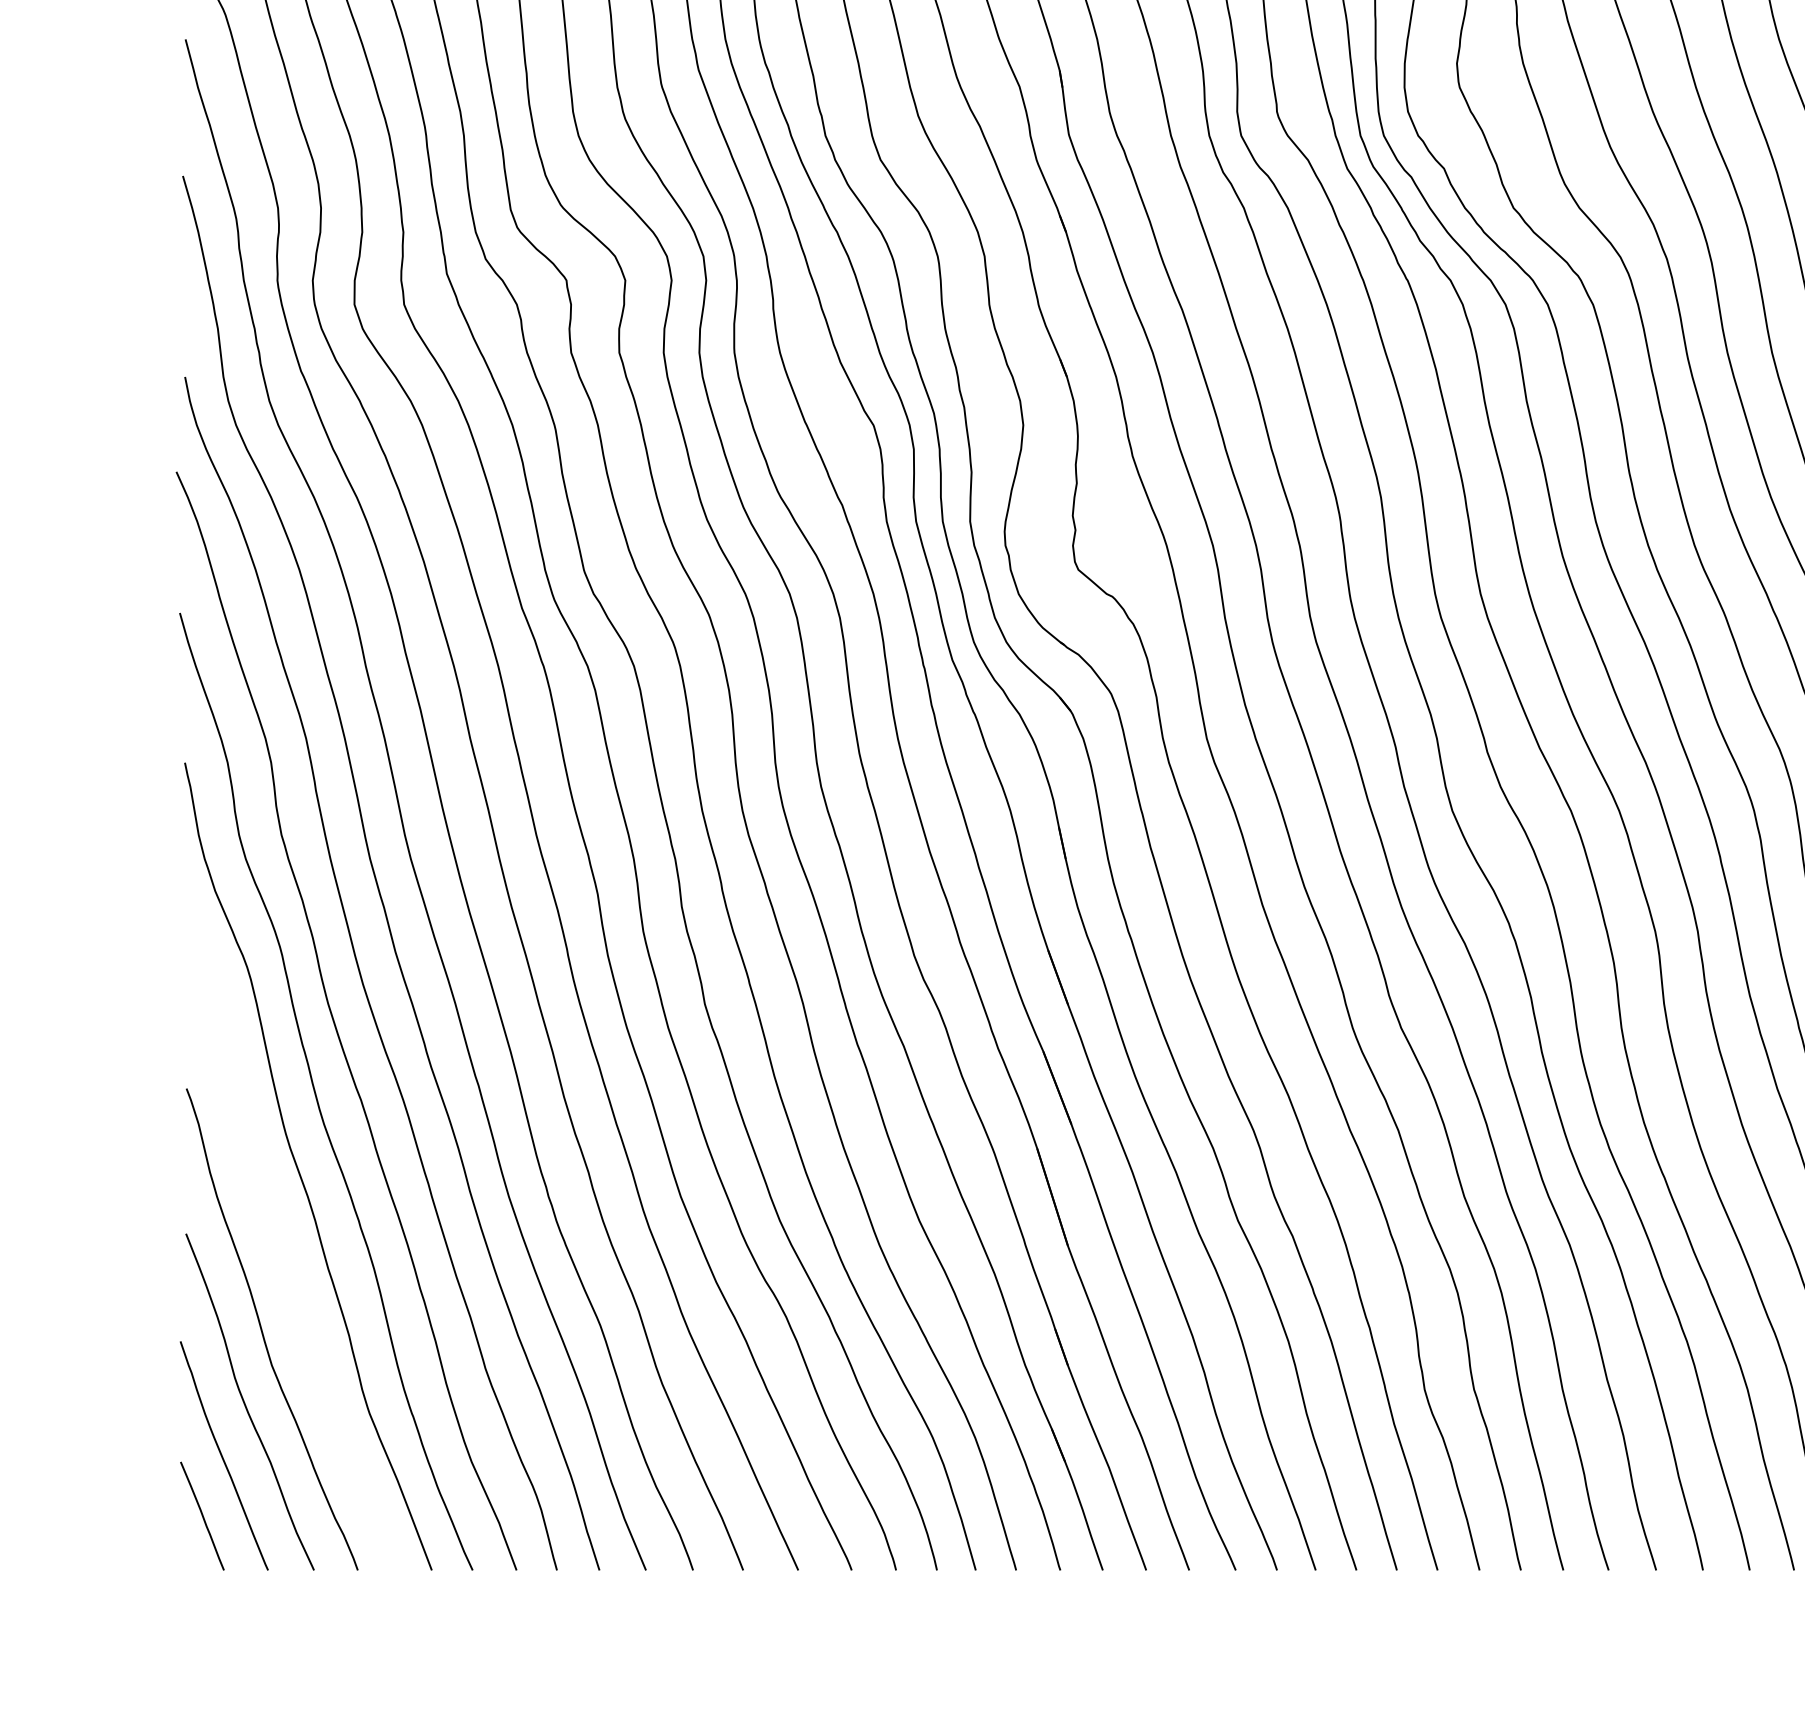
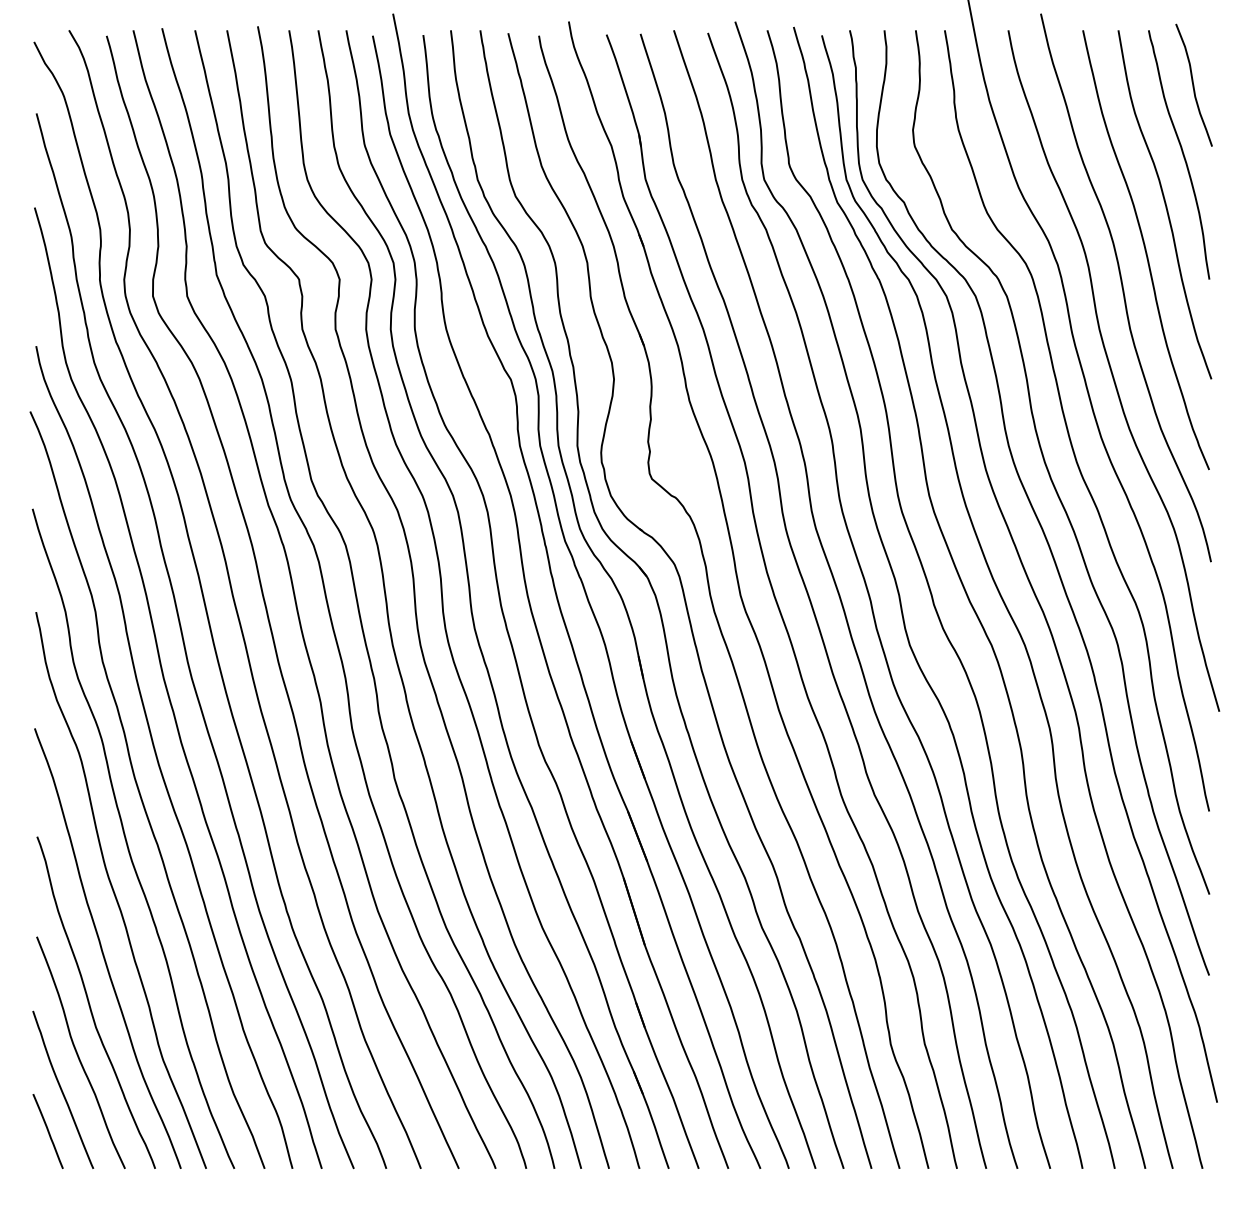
curve: (281, 1250) -> (102, 948), added

